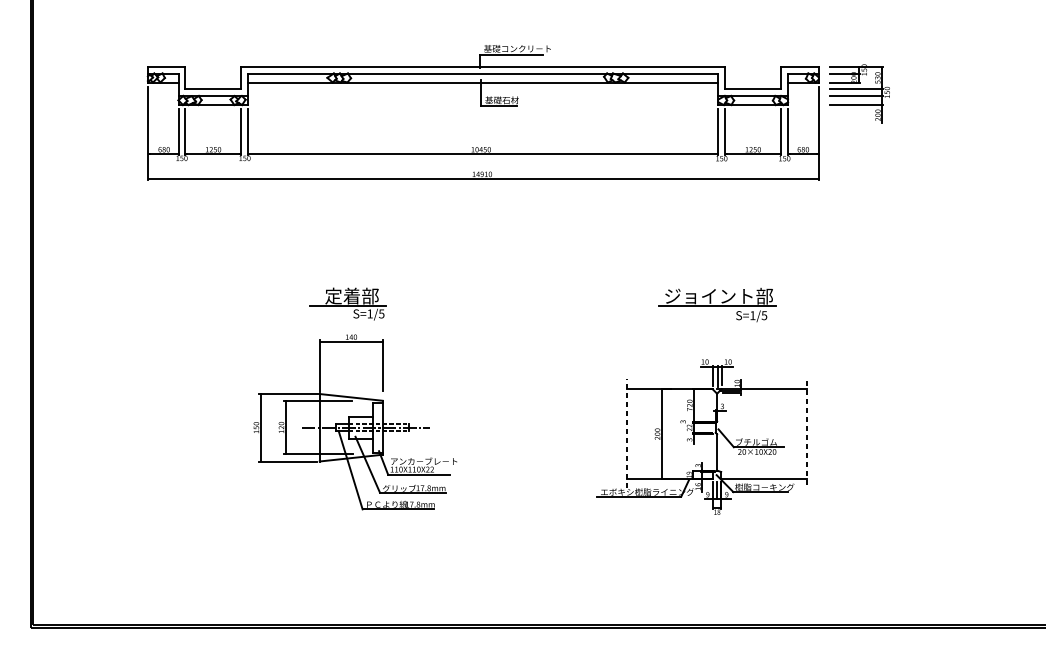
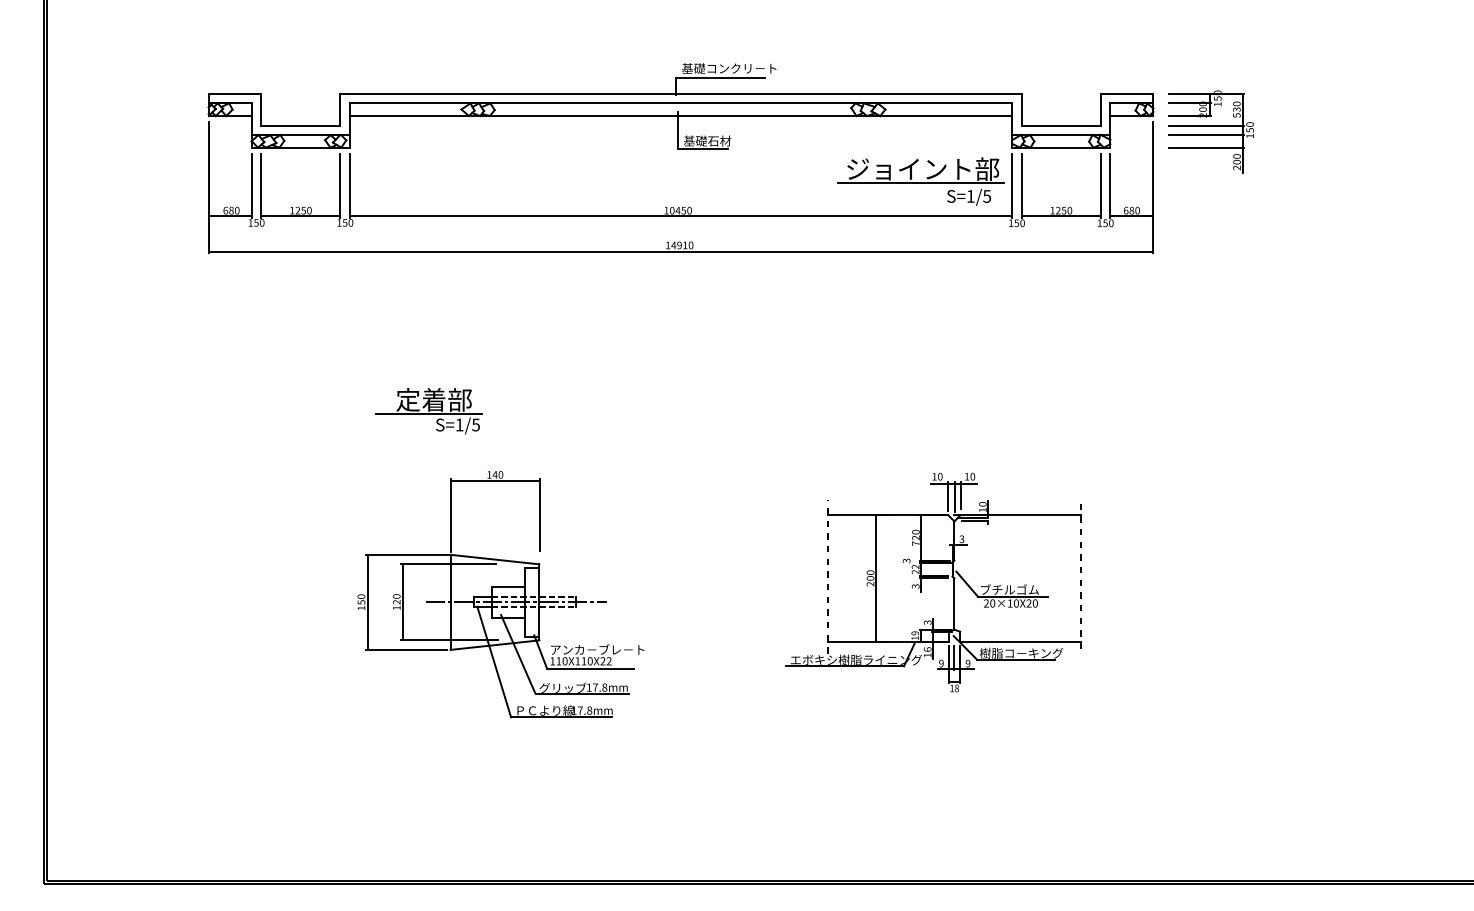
part: (348, 304) -> (428, 411), moved
part: (717, 305) -> (920, 181), moved
part: (702, 437) -> (933, 582), moved

